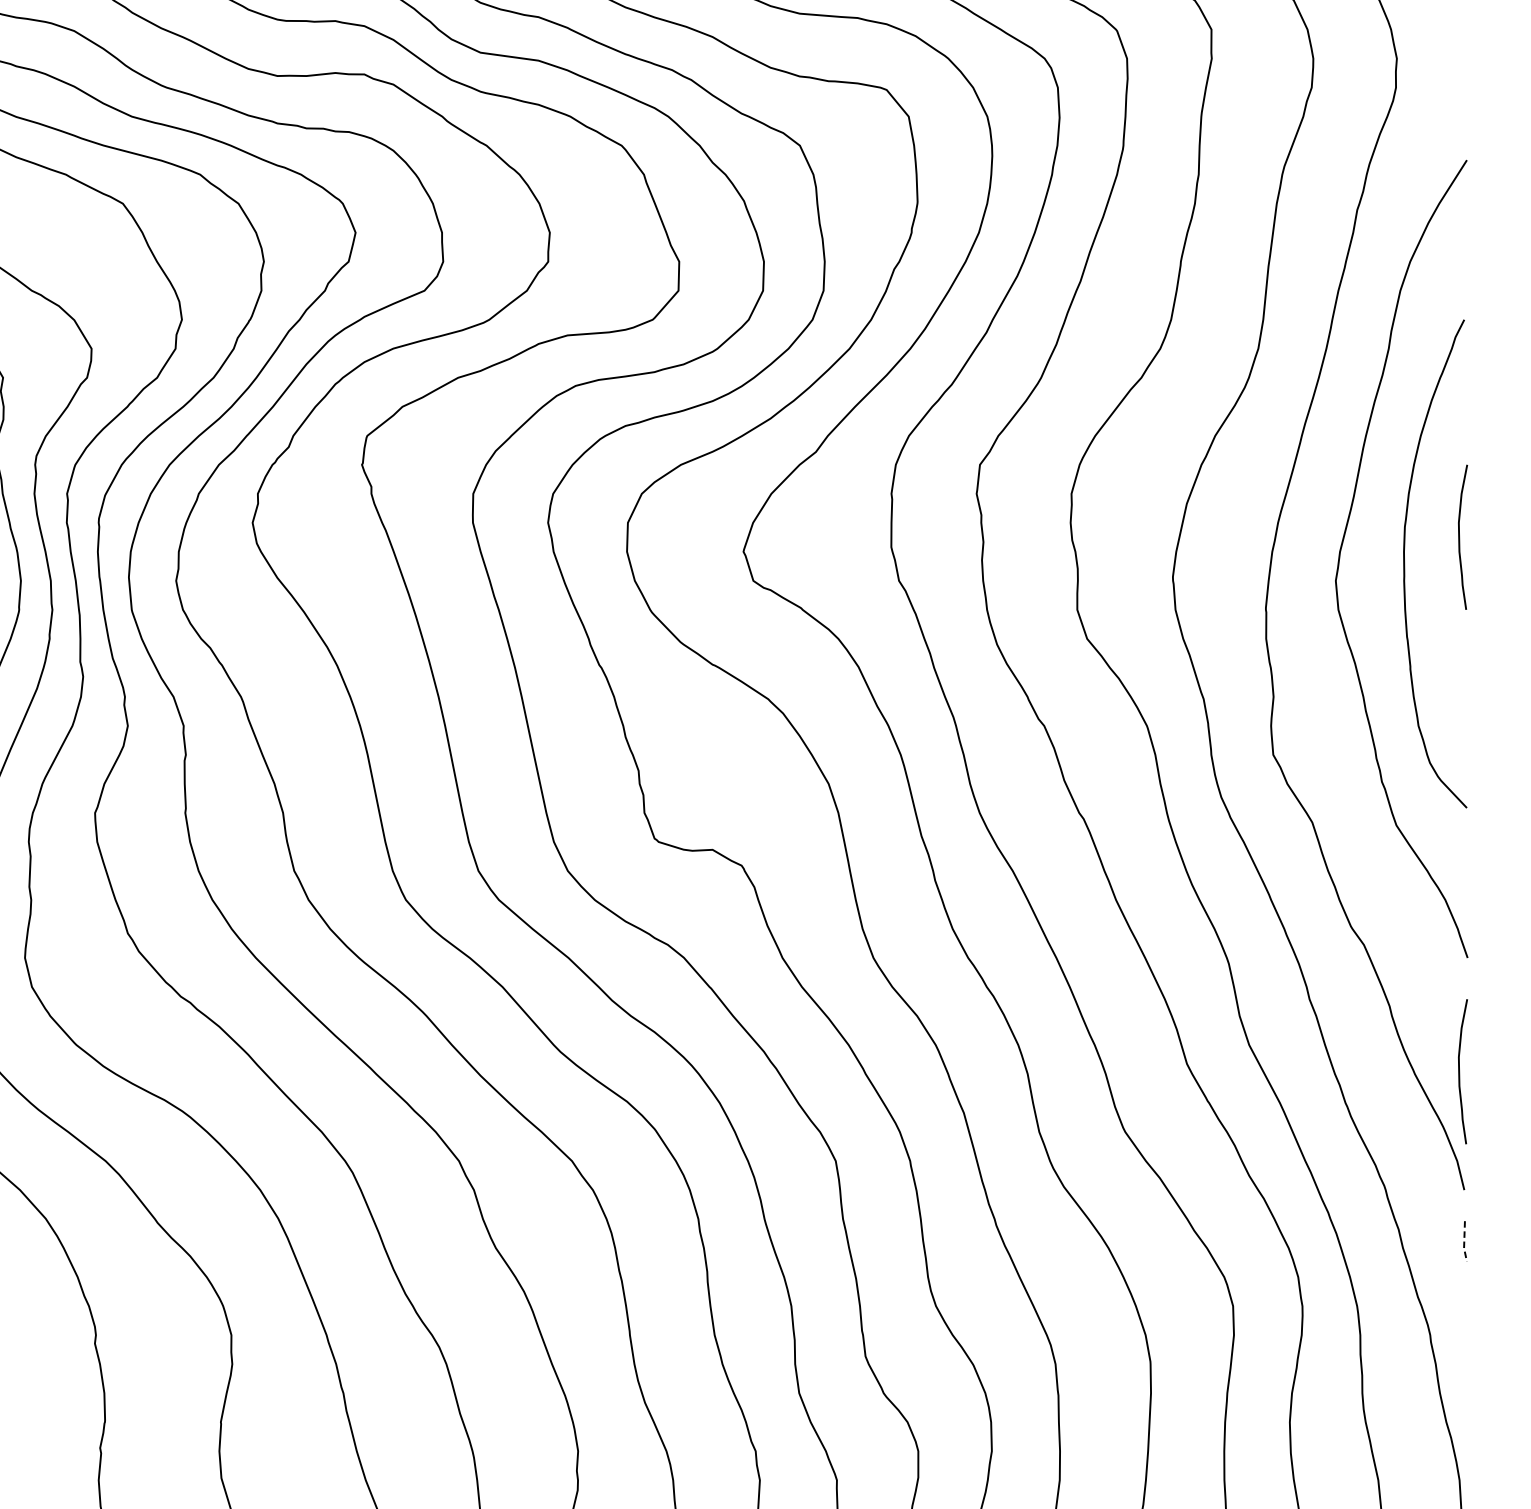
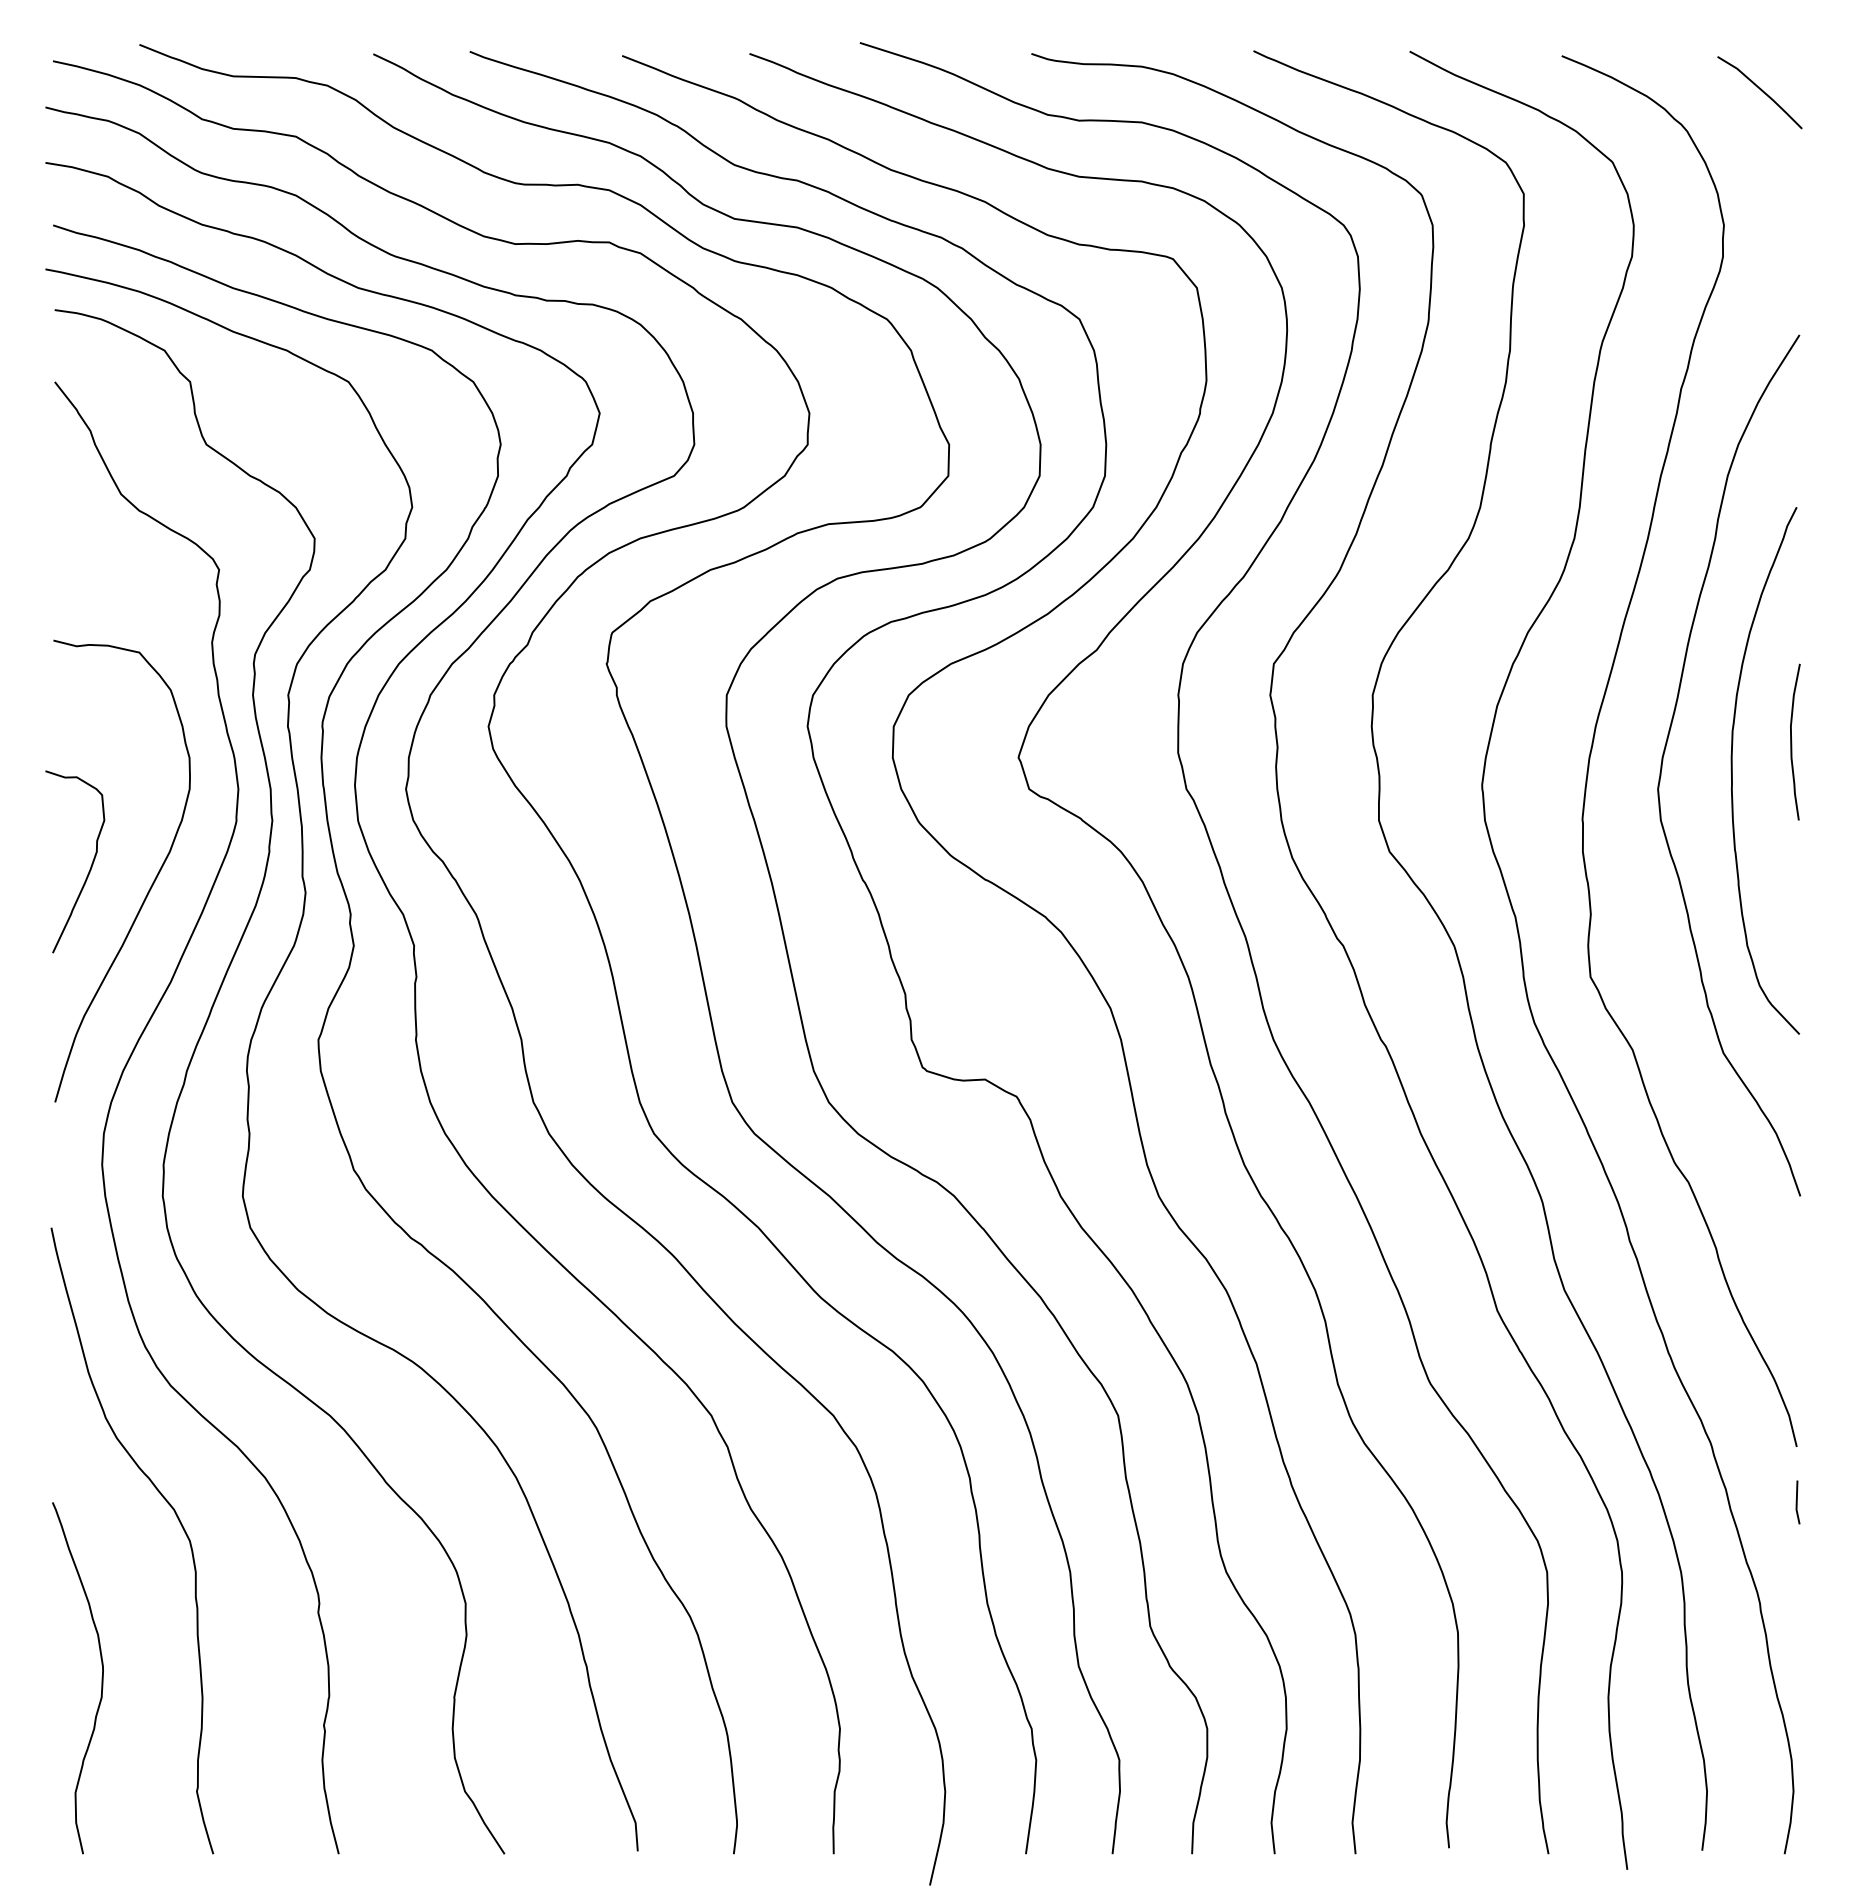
curve: (1460, 1071) -> (1792, 1318), removed
line: (1464, 1242) -> (1796, 1503), dashed -> solid

